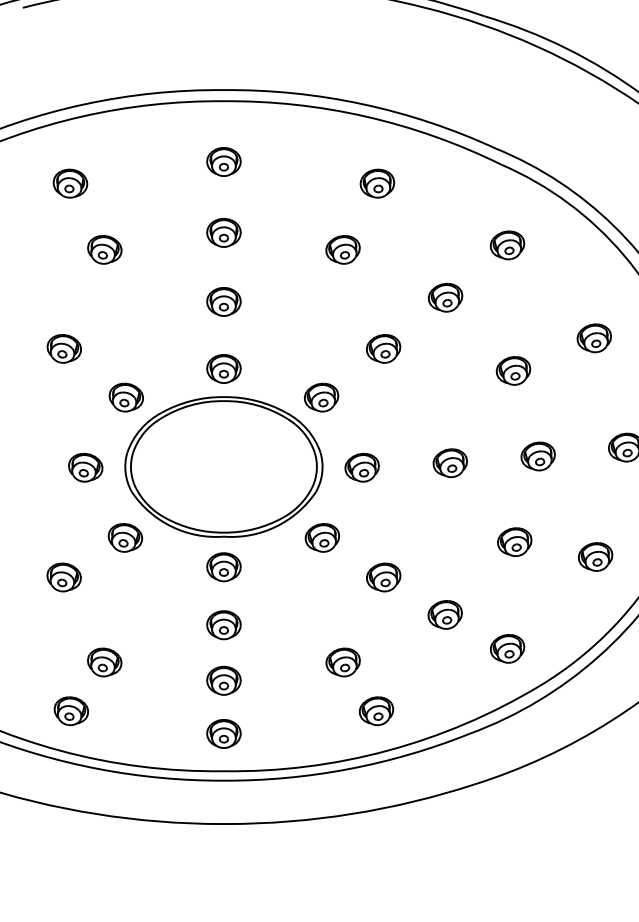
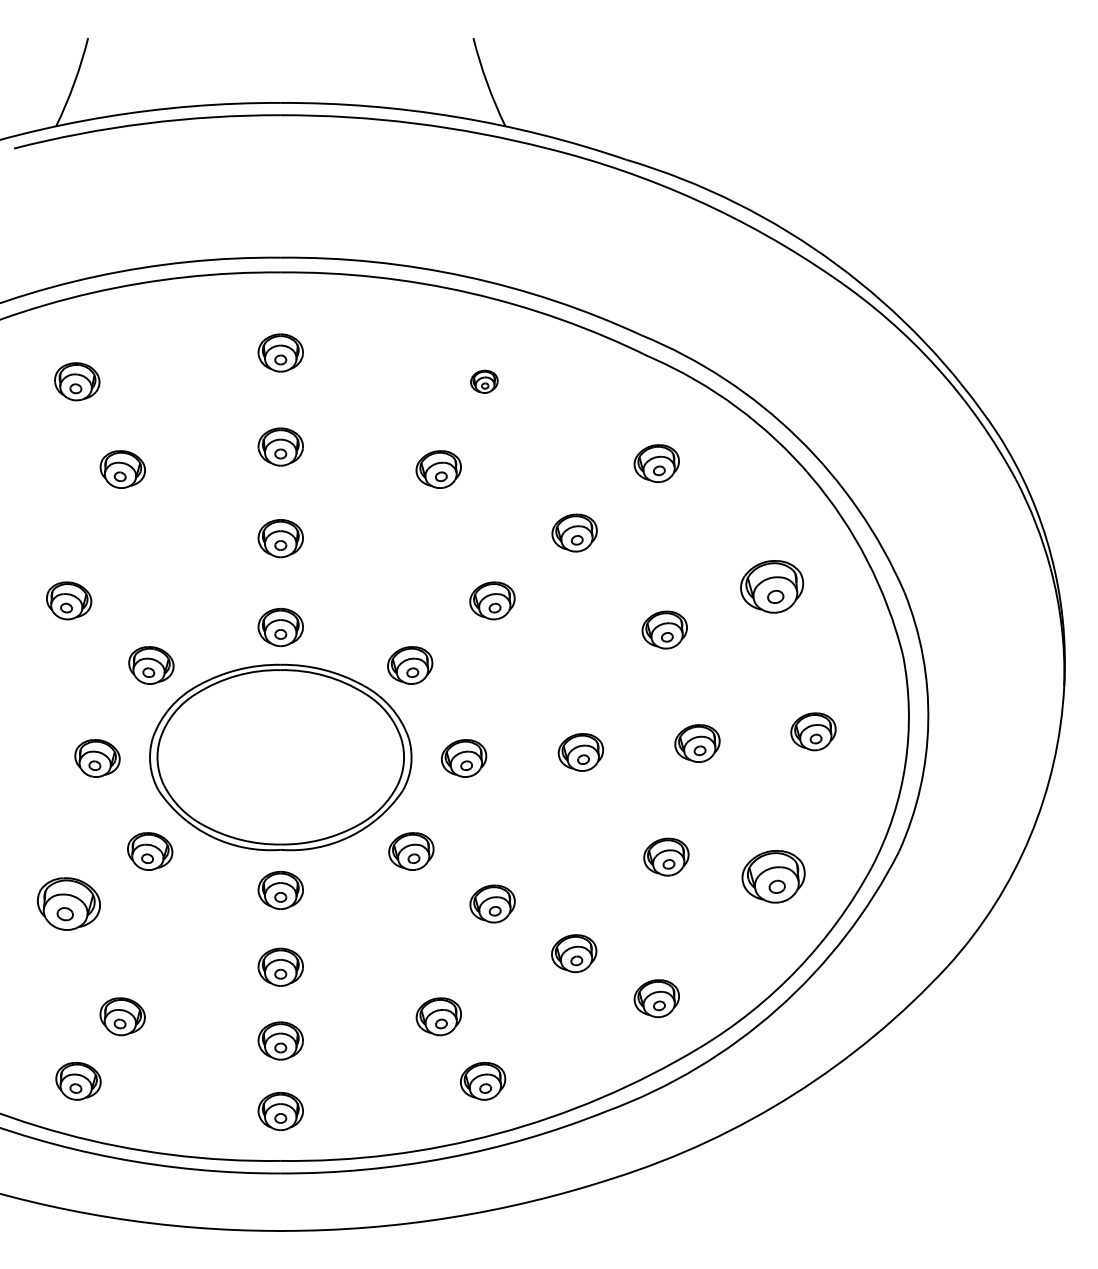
part: (377, 183) -> (484, 381), size x0.6
part: (593, 338) -> (771, 586), size x1.4
part: (595, 556) -> (773, 876), size x1.4
part: (63, 577) -> (68, 903), size x1.4

